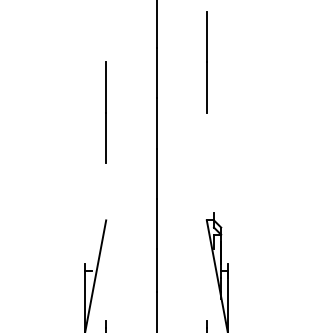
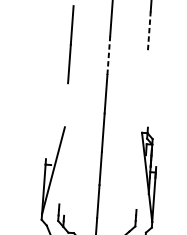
line: (206, 86) -> (149, 30), solid -> dashed
line: (156, 122) -> (108, 55), solid -> dashed

